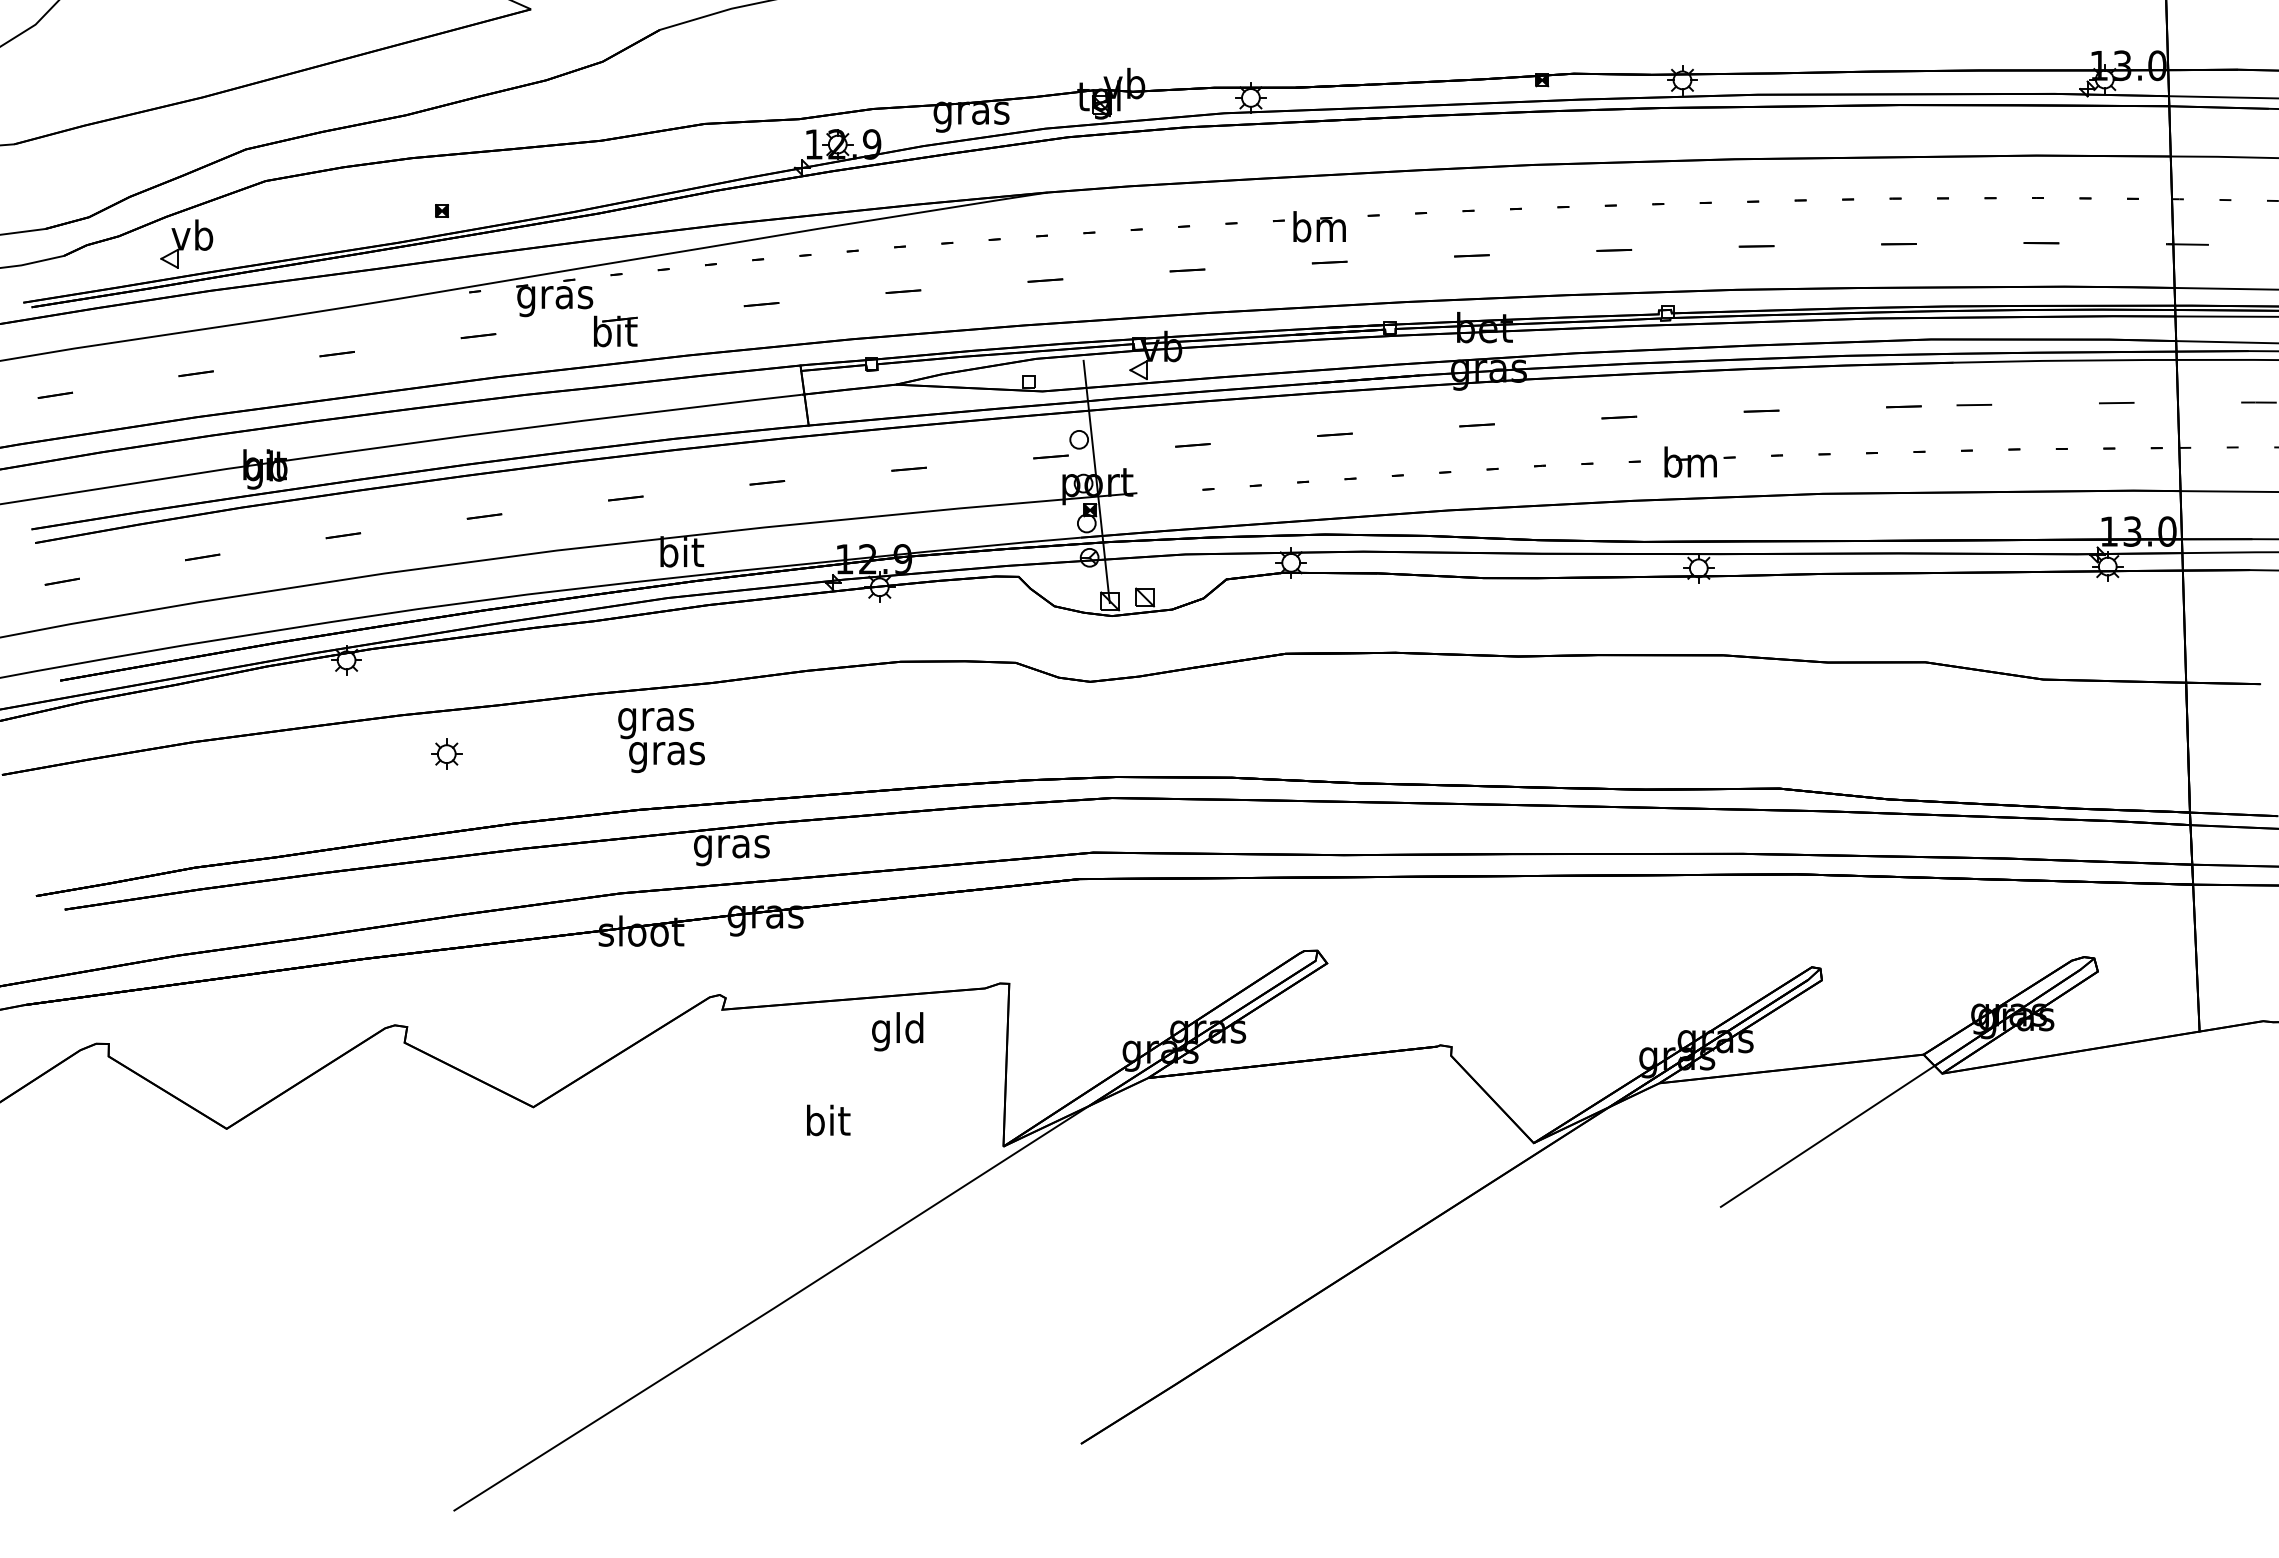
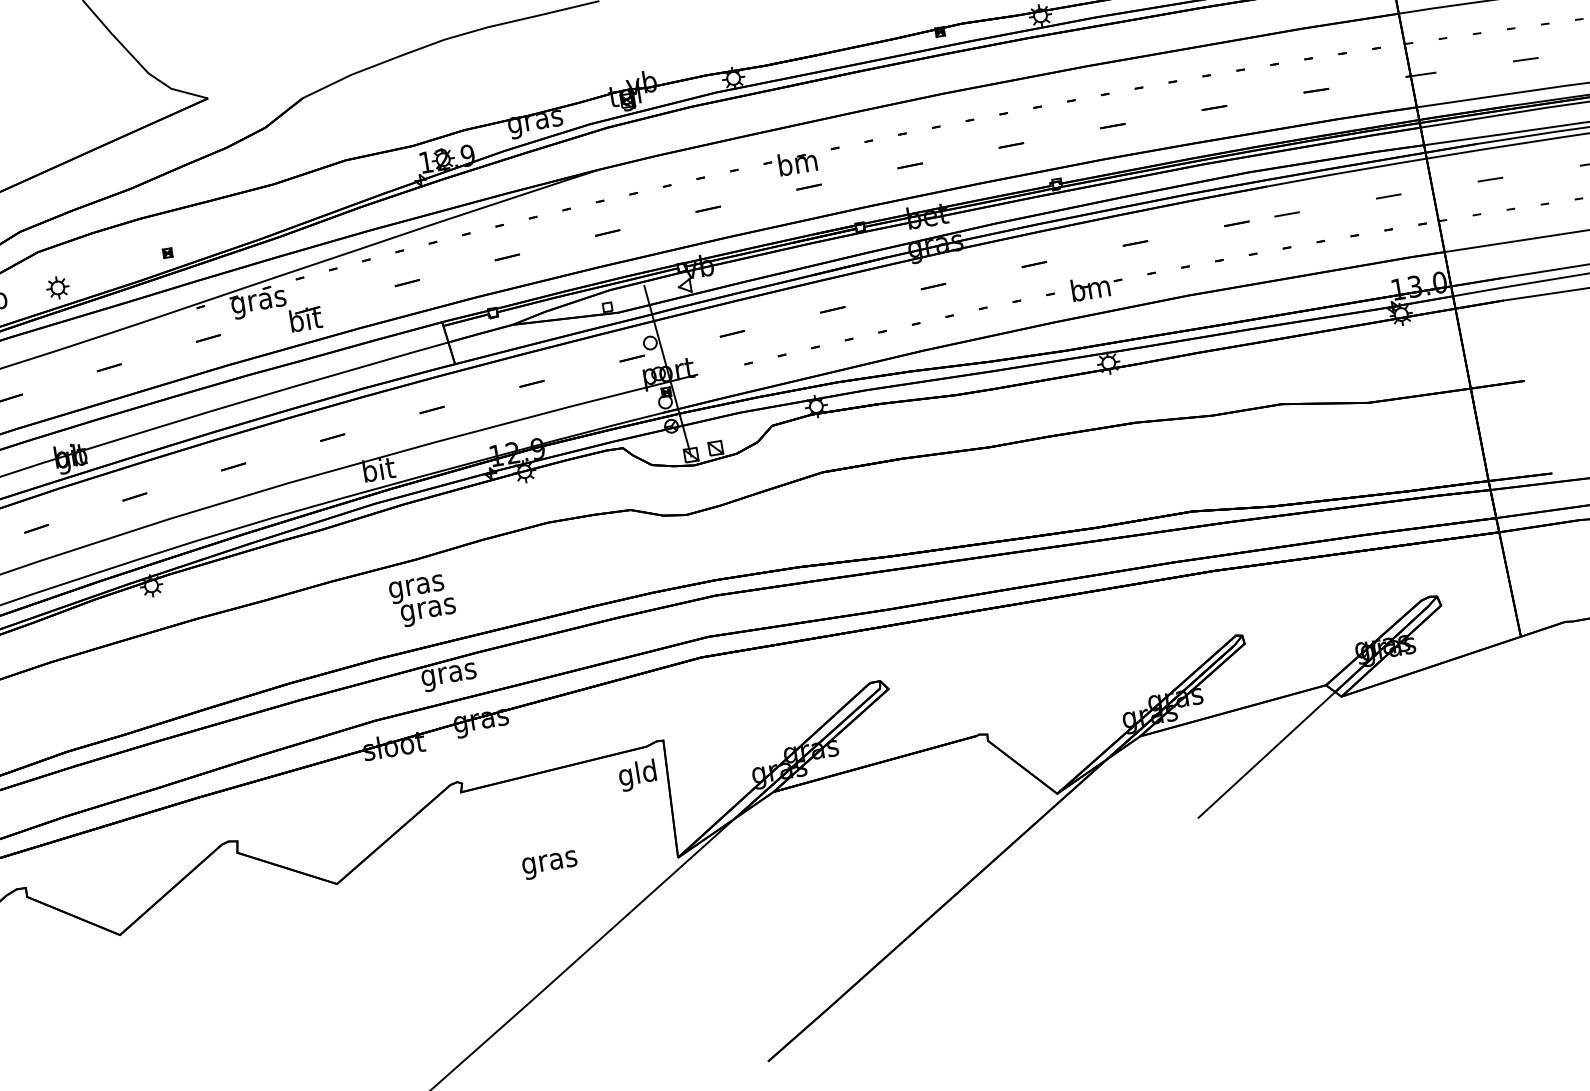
text: (661, 740) -> (422, 600), moved
part: (446, 753) -> (57, 287), moved
text: (897, 1031) -> (637, 775), moved
text: (827, 1124) -> (549, 862), bit -> gras

